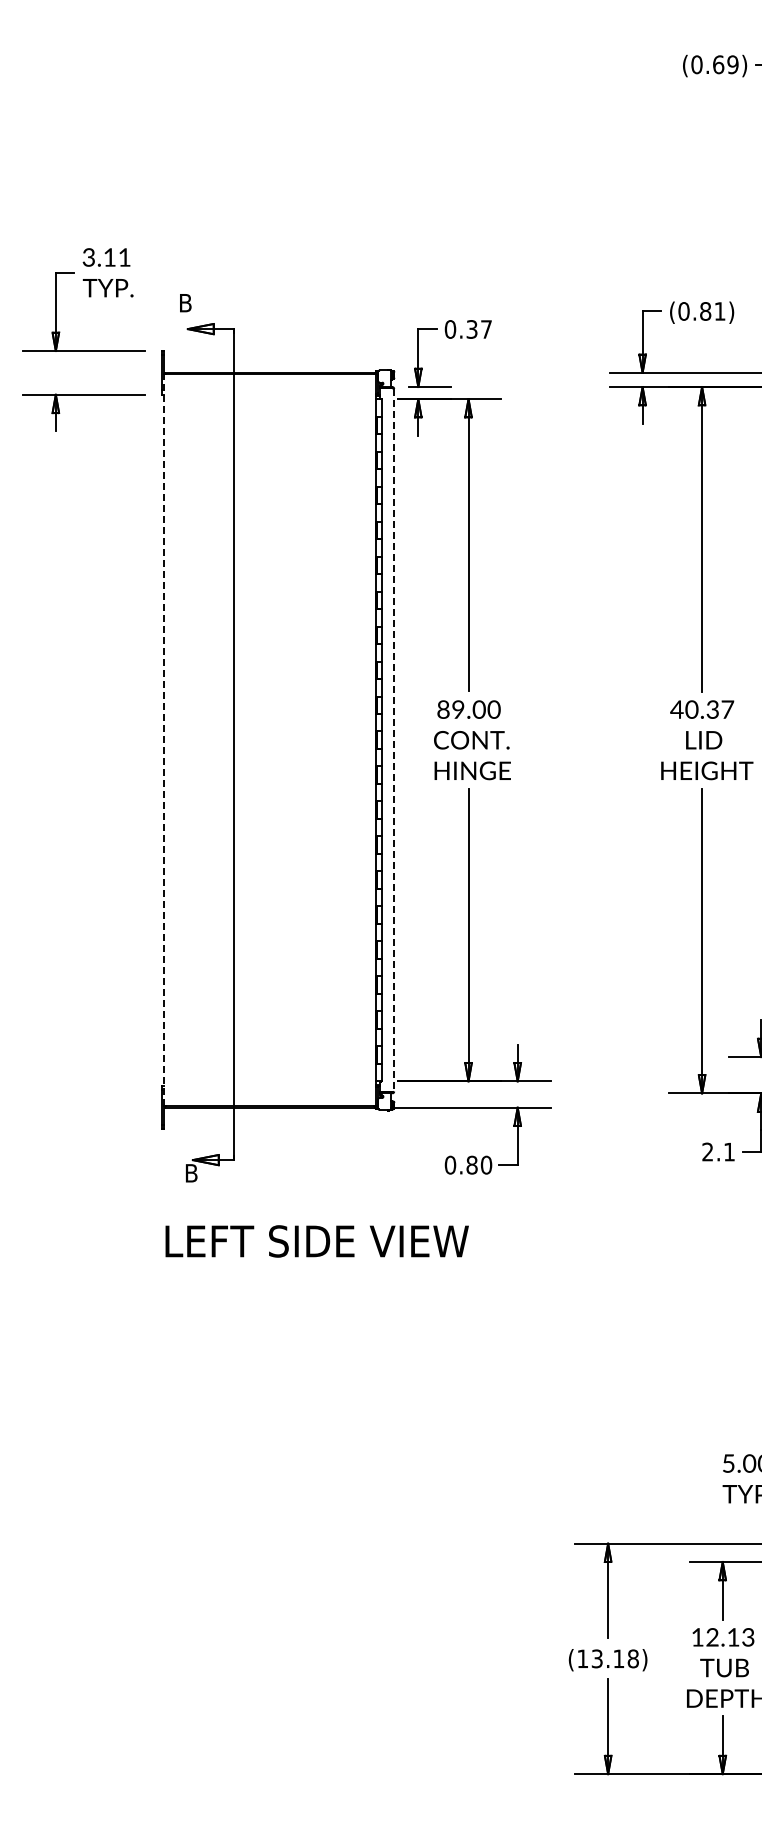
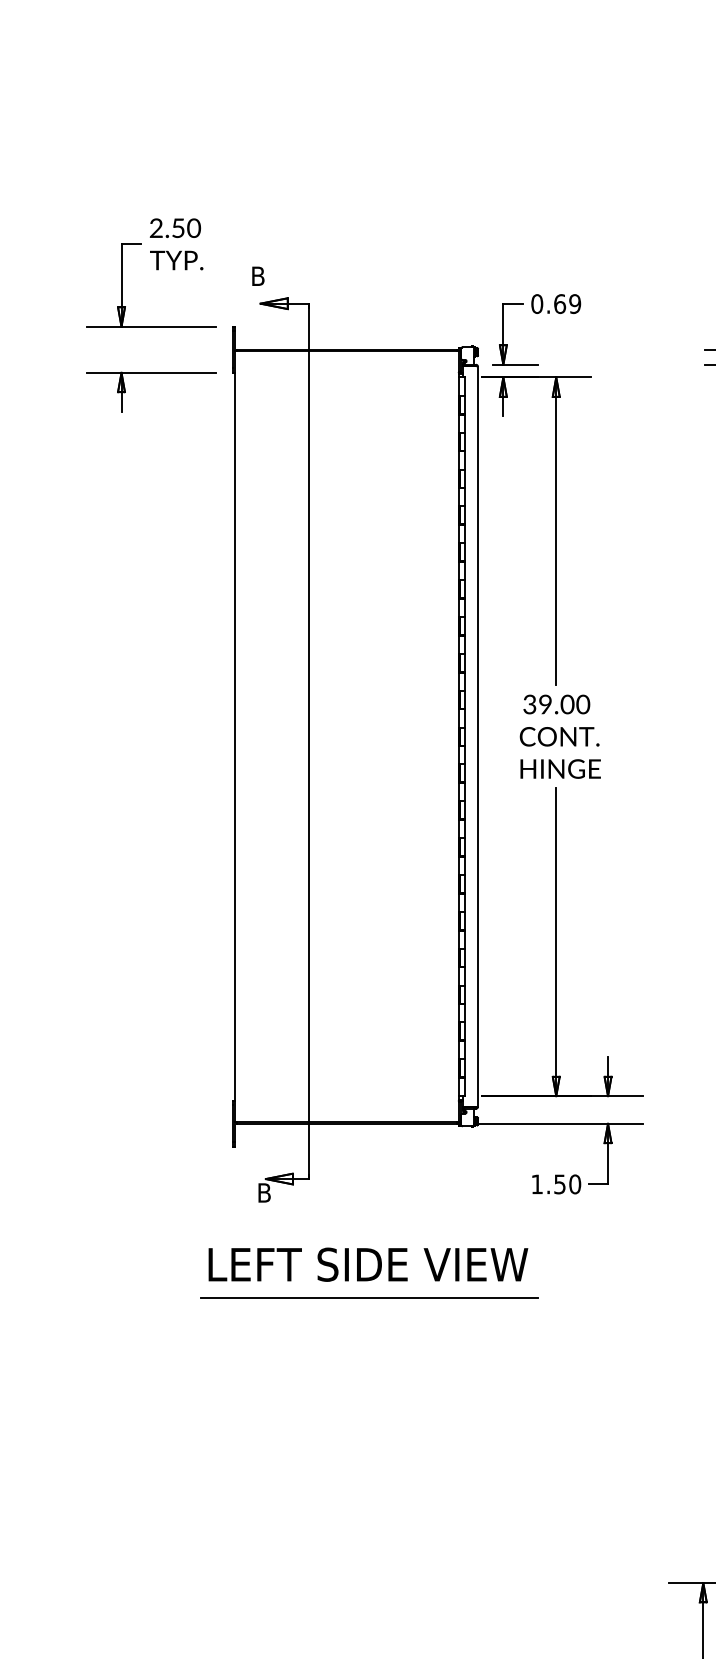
text: (106, 257) -> (174, 228), 3.11 -> 2.50
text: (479, 329) -> (567, 304), 0.37 -> 0.69
text: (443, 709) -> (529, 704), 89.00 -> 39.00
line: (163, 739) -> (234, 735), dashed -> solid
line: (394, 740) -> (478, 737), dashed -> solid
text: (460, 1164) -> (547, 1183), 0.80 -> 1.50
text: (316, 1241) -> (367, 1264), moved
line: (291, 1272) -> (369, 1297), added

